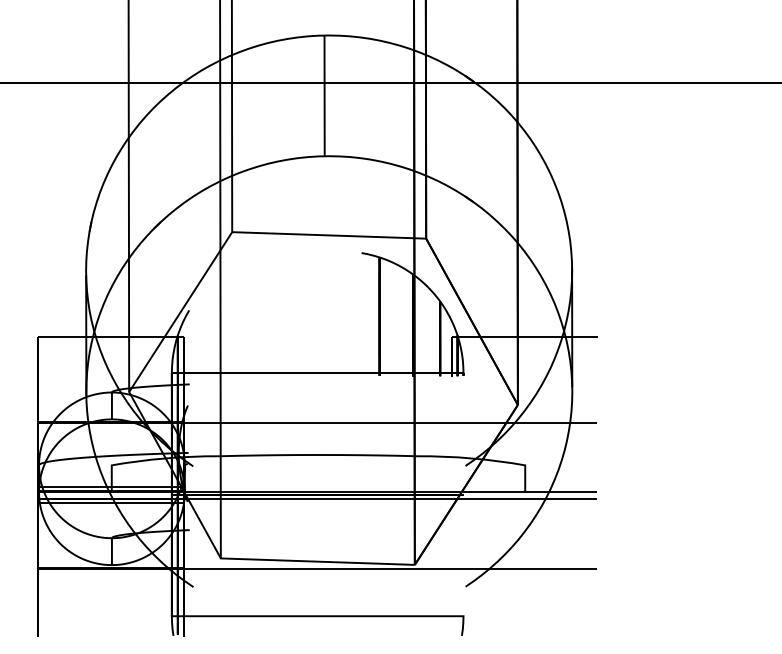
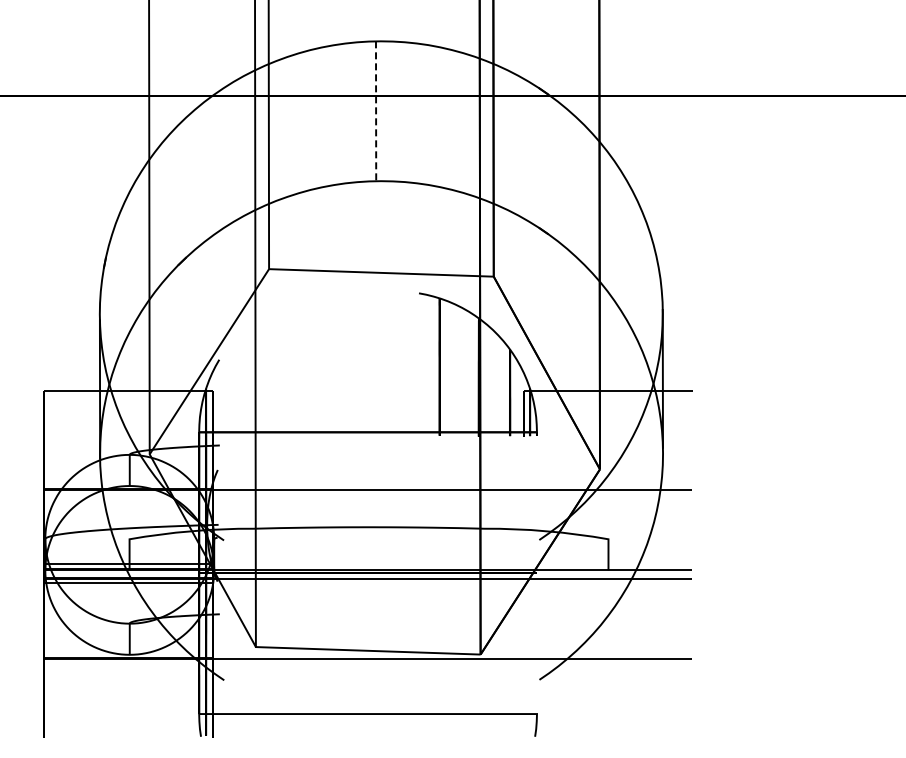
line: (324, 96) -> (376, 111), solid -> dashed

